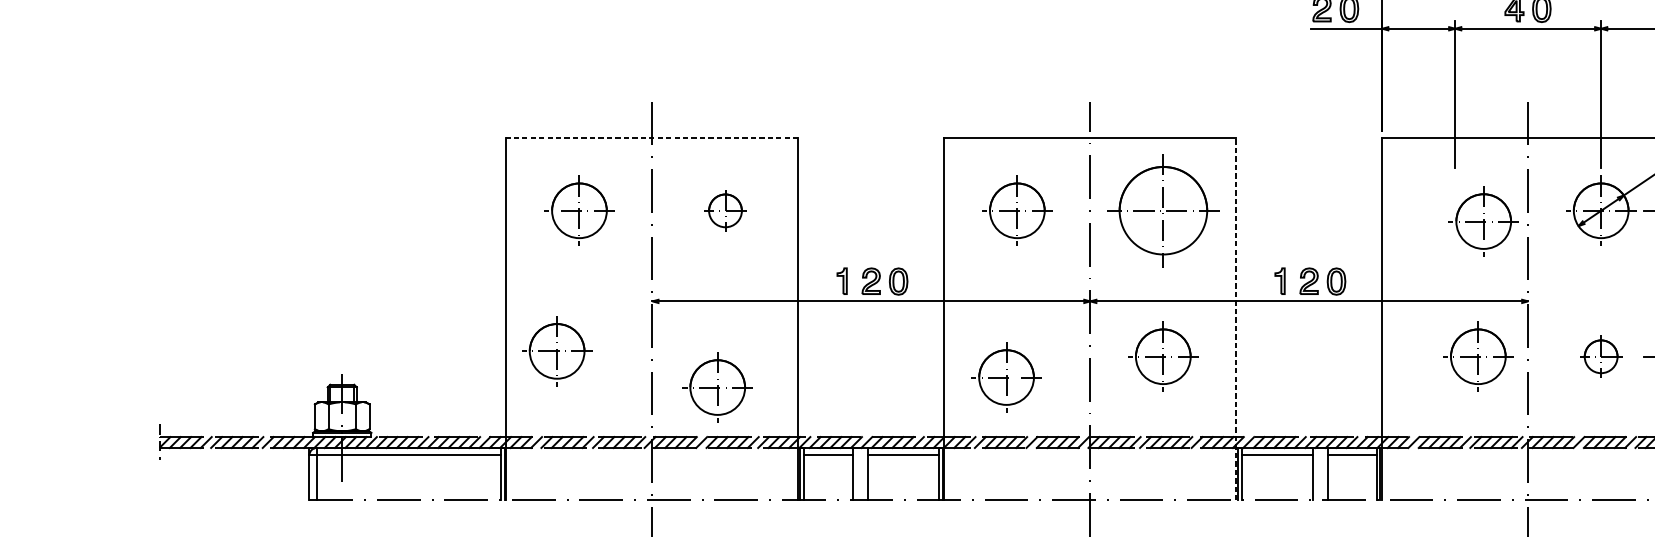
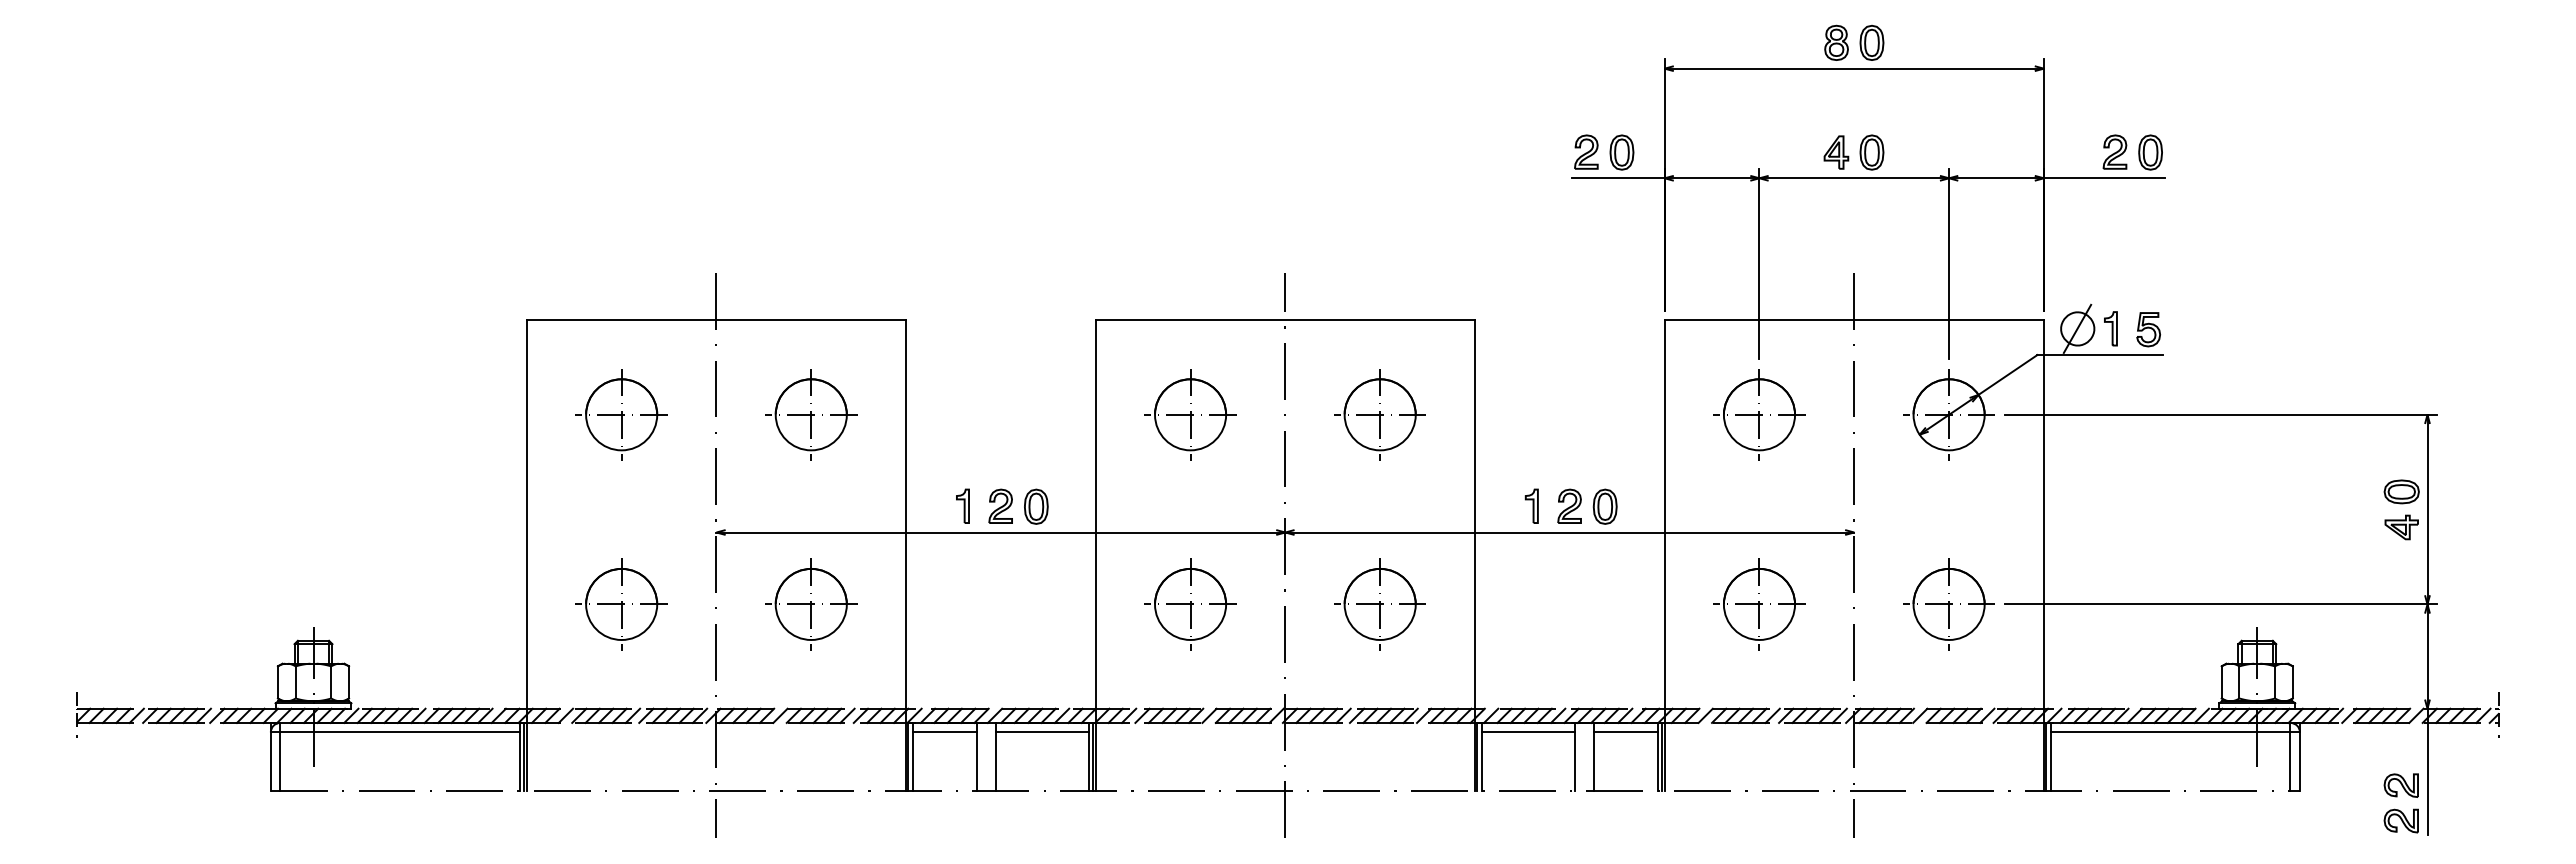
line: (652, 137) -> (716, 319), dashed -> solid
part: (725, 210) -> (811, 414), size x1.67
part: (1162, 210) -> (1379, 414), size x0.62
part: (1483, 221) -> (1759, 414), moved
line: (1236, 319) -> (1475, 555), dashed -> solid
part: (557, 351) -> (621, 604), moved
part: (1478, 356) -> (1759, 604), moved
part: (1600, 356) -> (1948, 604), size x1.67
part: (1006, 377) -> (1190, 604), moved
part: (717, 387) -> (811, 604), moved

